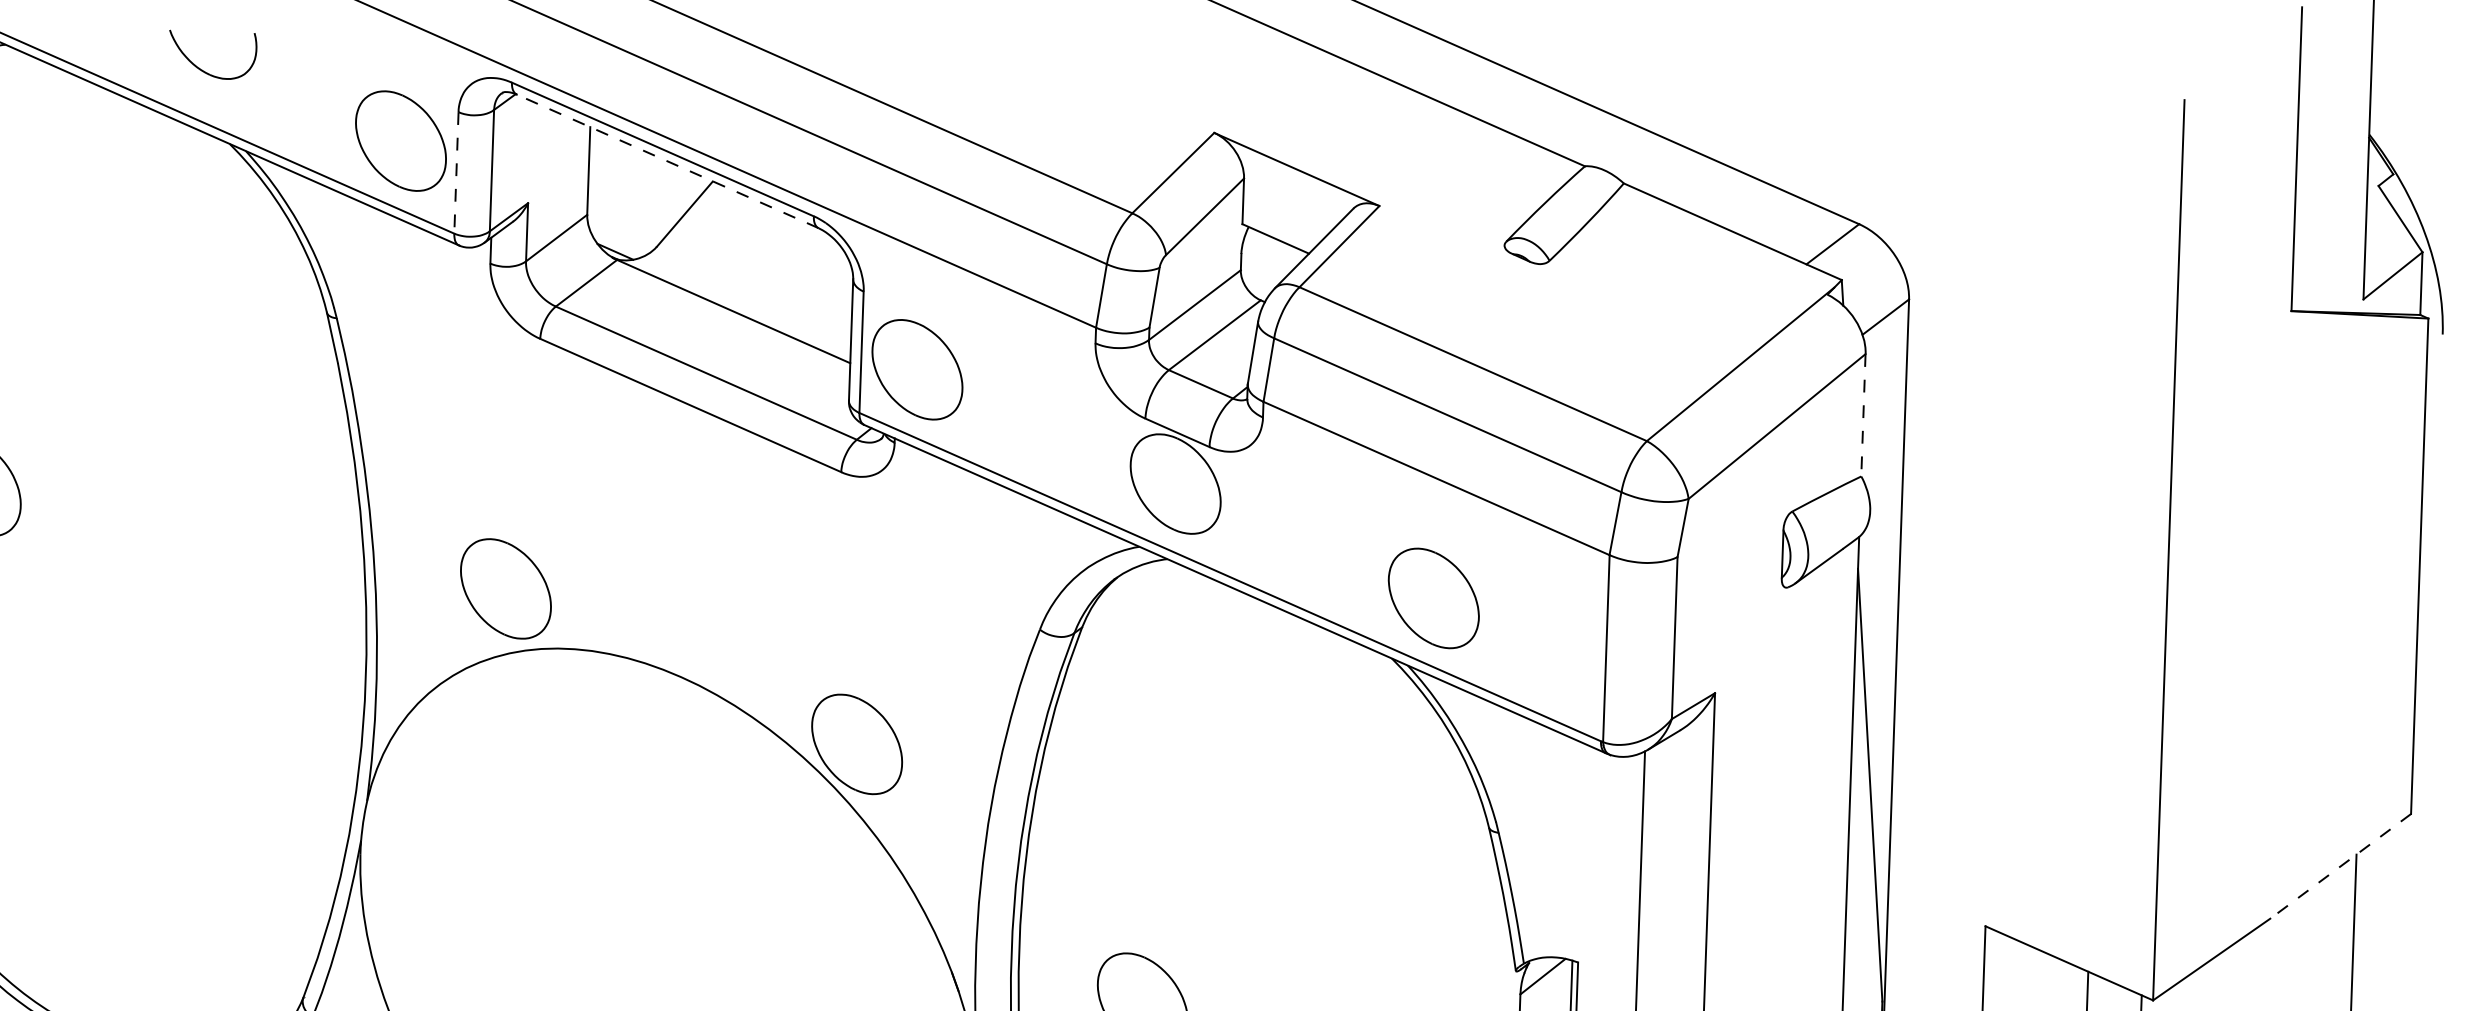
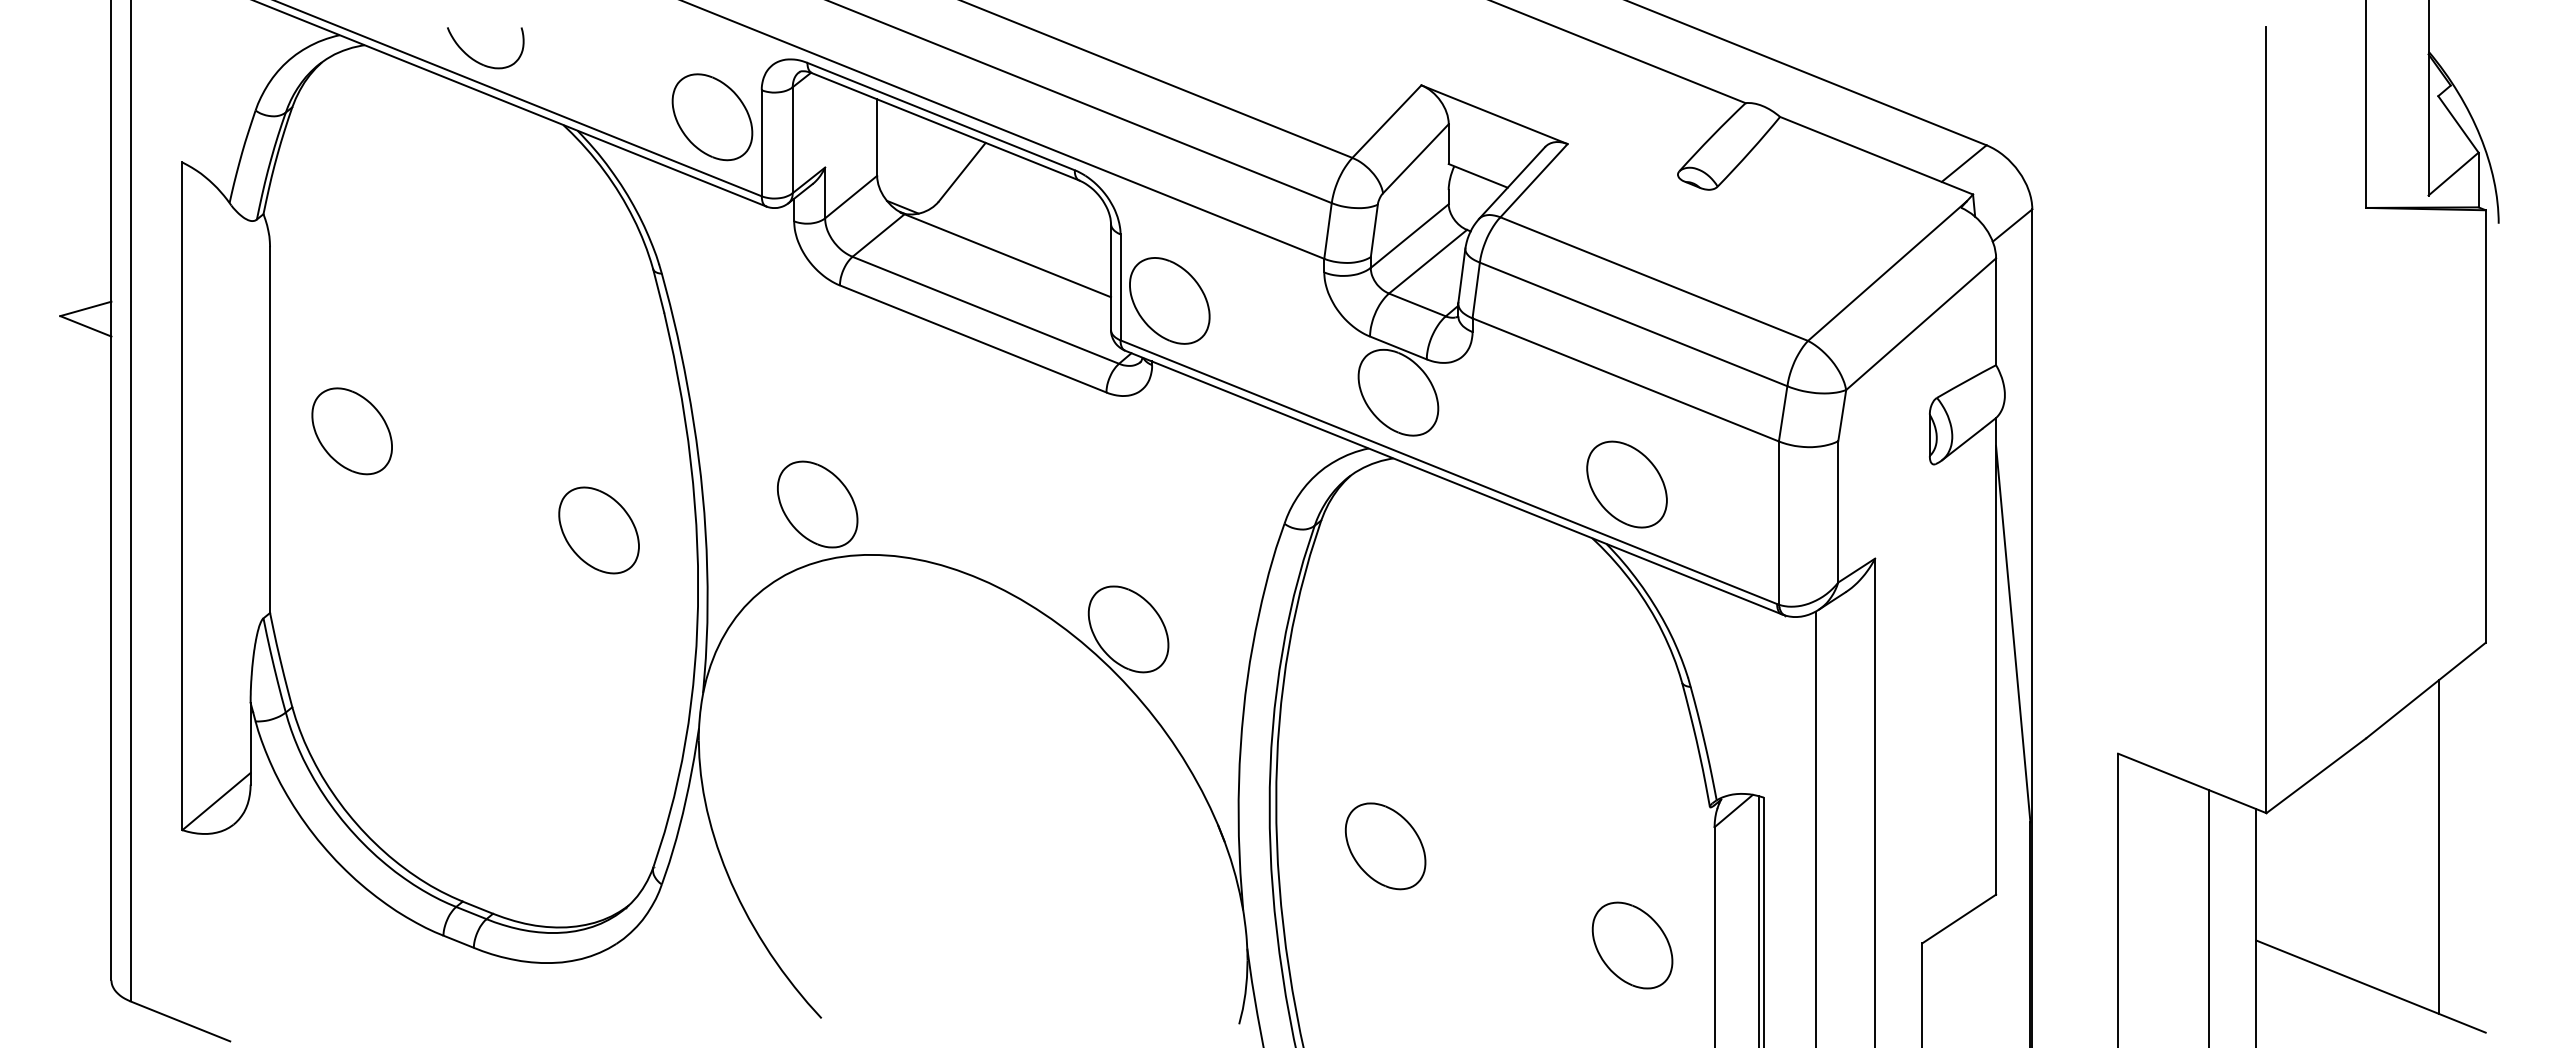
part: (203, 70) -> (478, 61), moved
line: (667, 161) -> (945, 126), dashed -> solid
line: (456, 173) -> (761, 143), dashed -> solid
line: (1863, 416) -> (1996, 312), dashed -> solid
part: (253, 609) -> (598, 530), added
line: (2340, 866) -> (2425, 690), dashed -> solid

